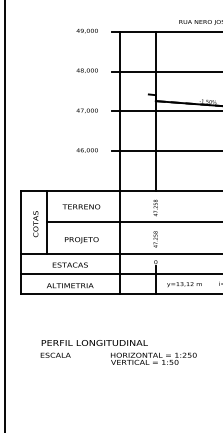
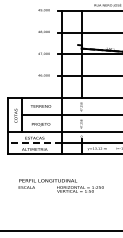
line: (69, 274) -> (34, 143), solid -> dashed

